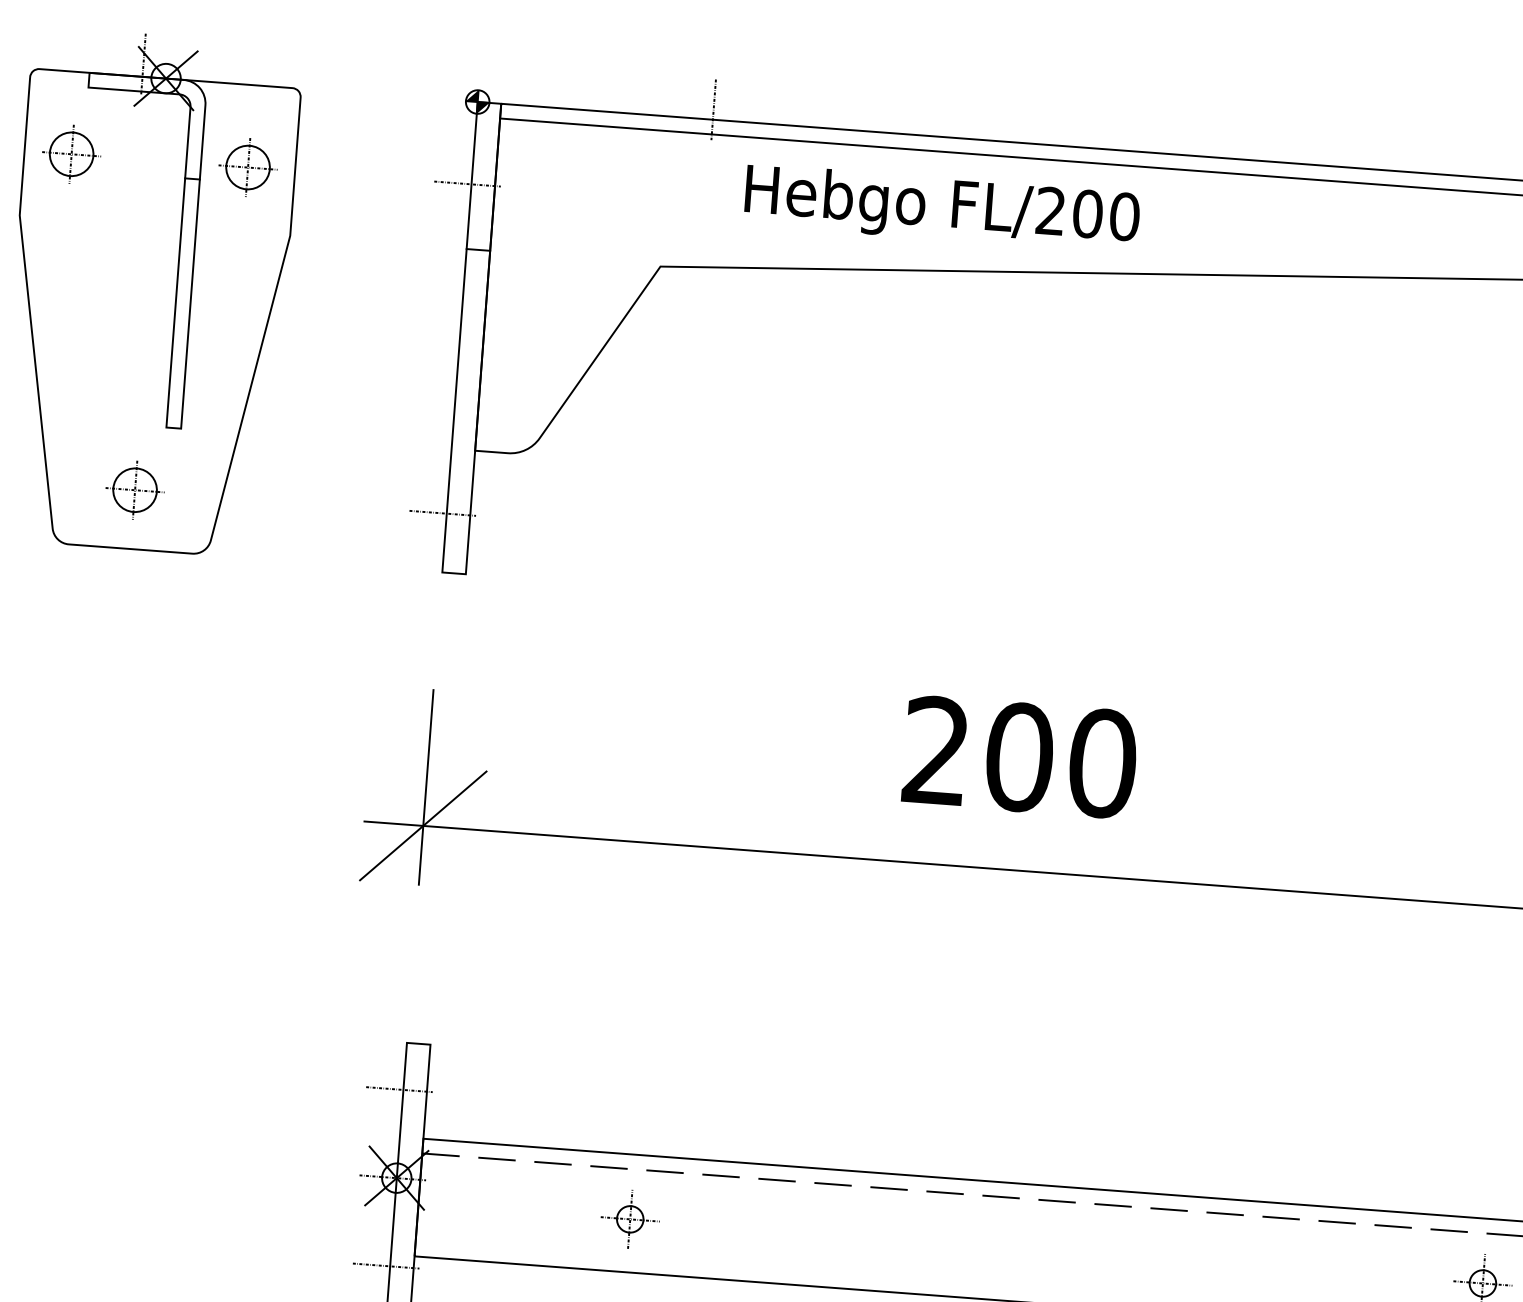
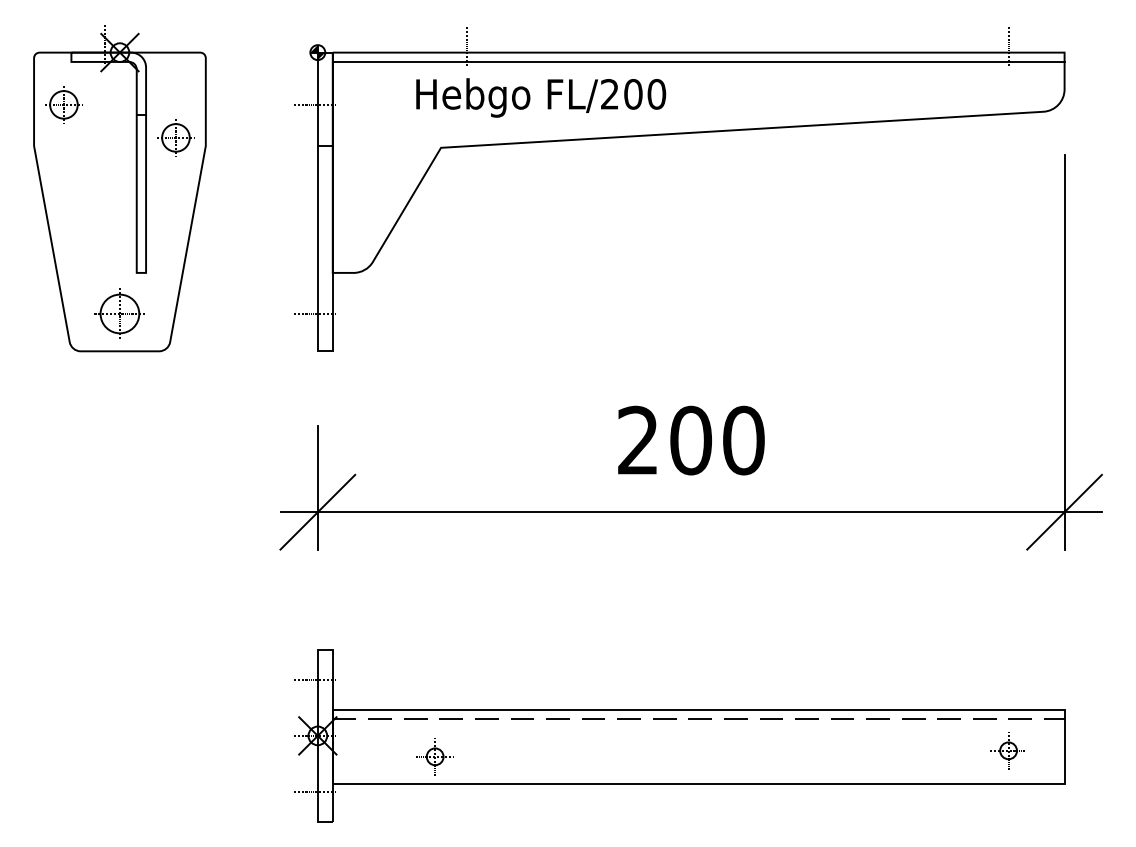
part: (247, 166) -> (175, 137), moved
text: (942, 208) -> (541, 97), moved
part: (134, 489) -> (119, 313), size x1.4
part: (629, 1218) -> (434, 756), moved

